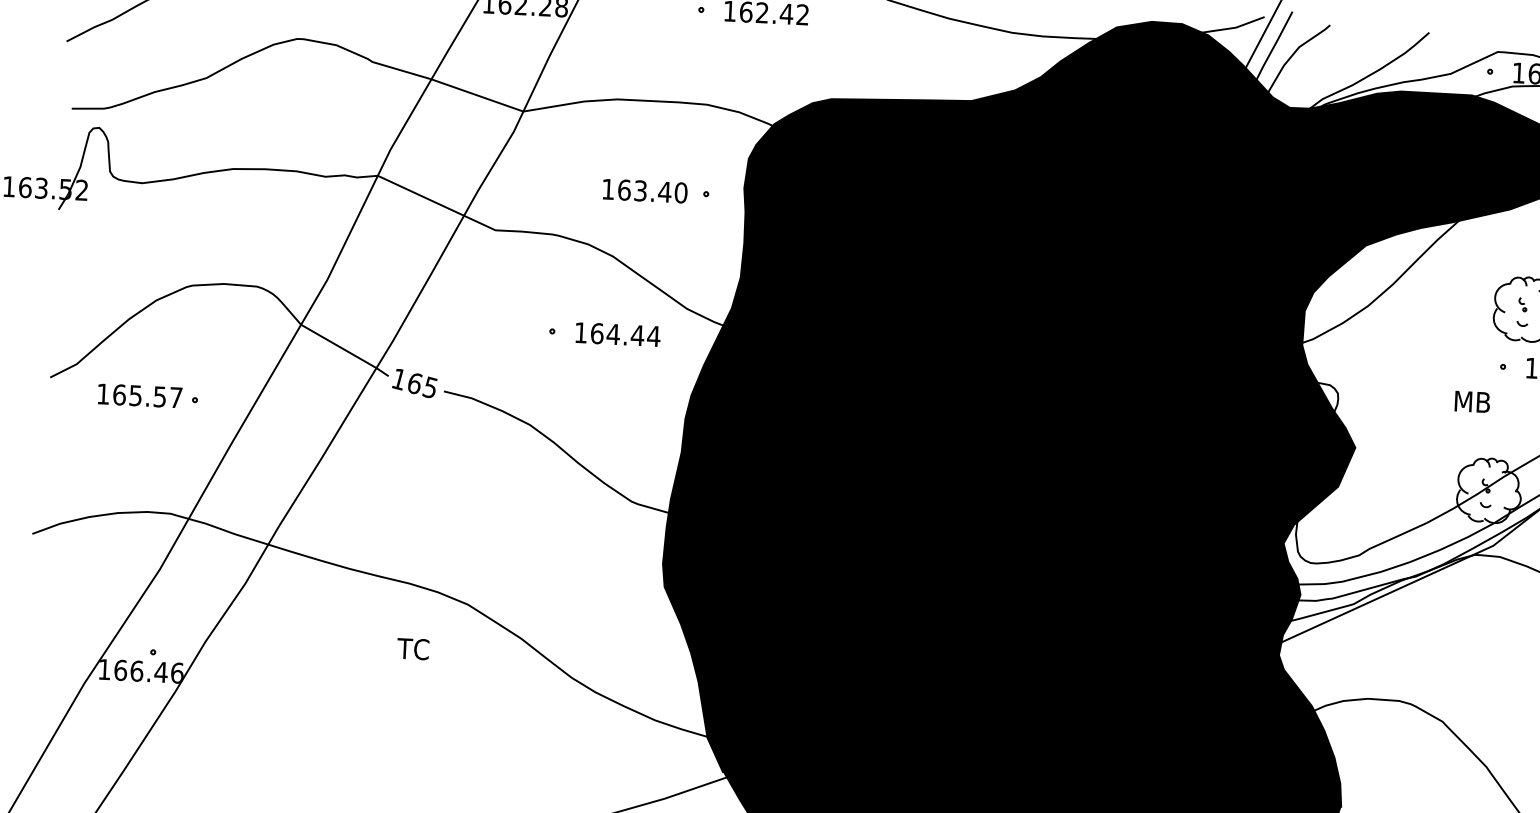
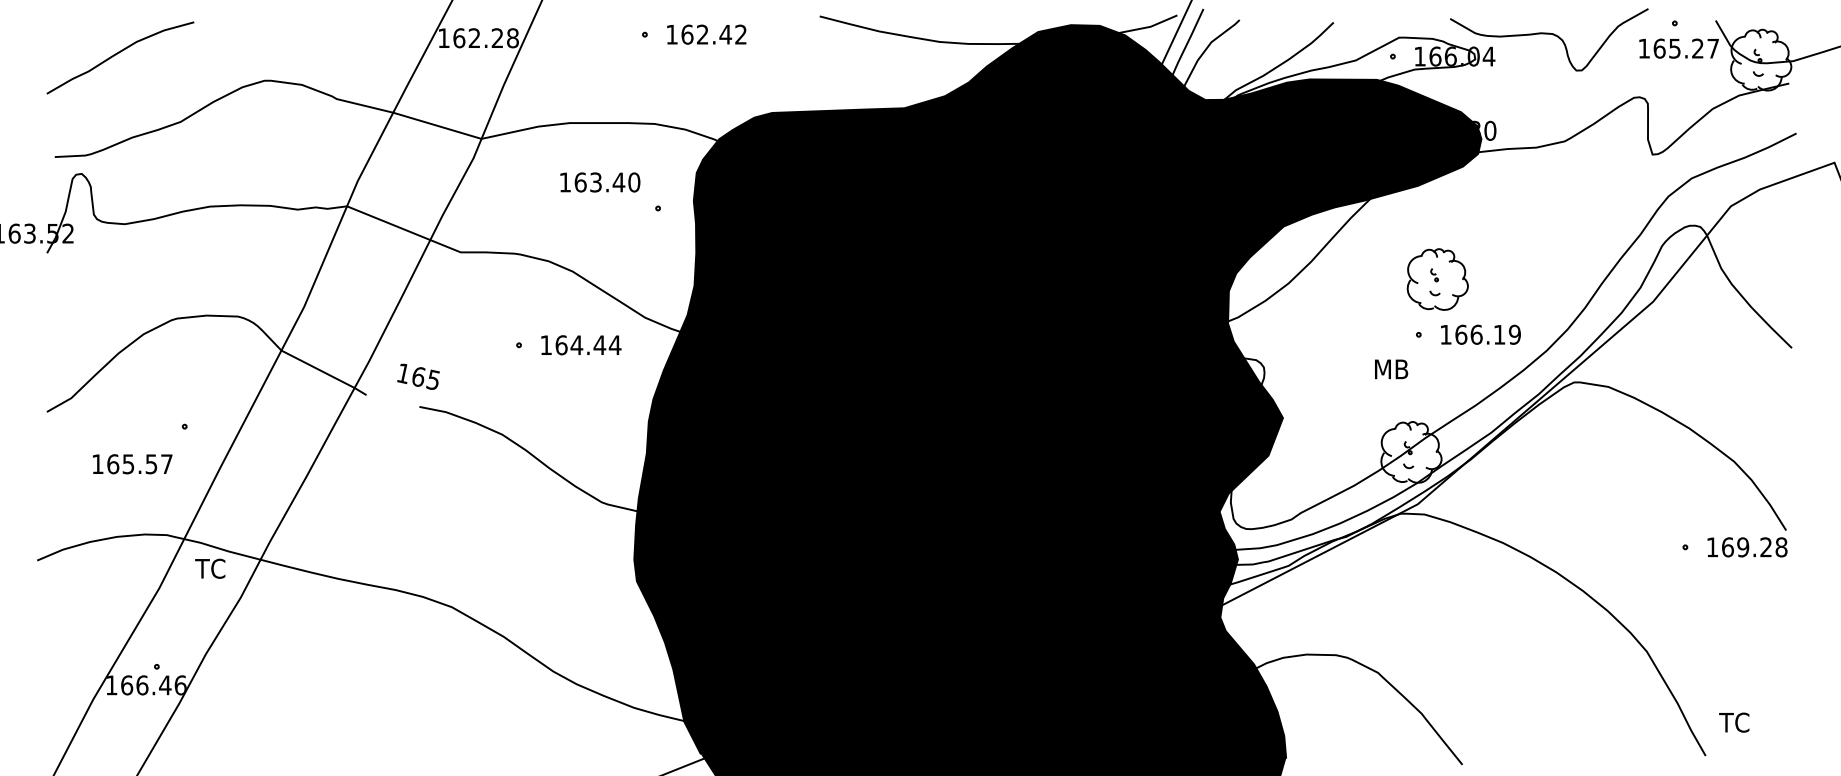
text: (645, 191) -> (600, 182), moved
text: (414, 383) -> (418, 376), moved
text: (139, 396) -> (132, 464), moved
text: (413, 648) -> (210, 568), moved

